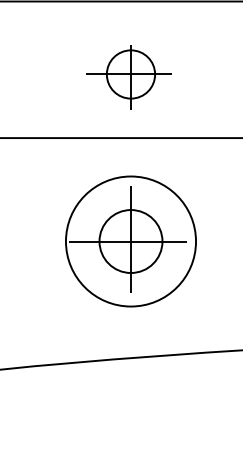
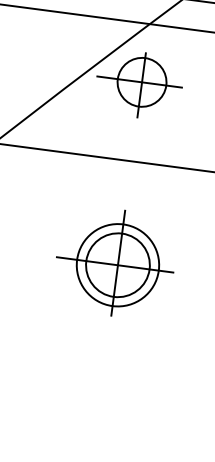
part: (128, 77) -> (139, 85), moved
circle: (130, 241) -> (117, 265), size x0.62

